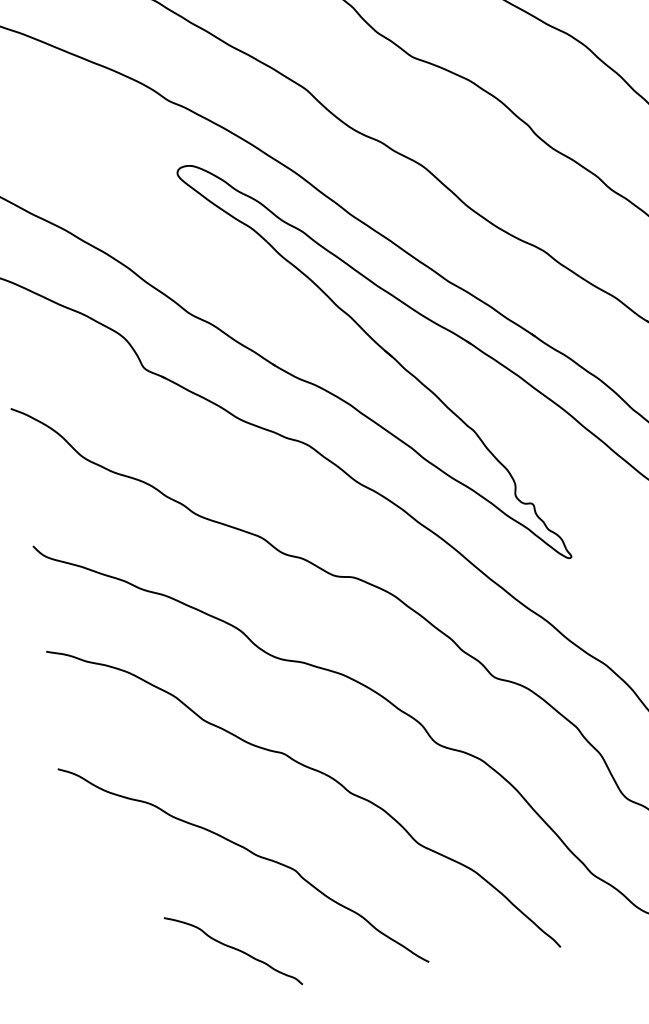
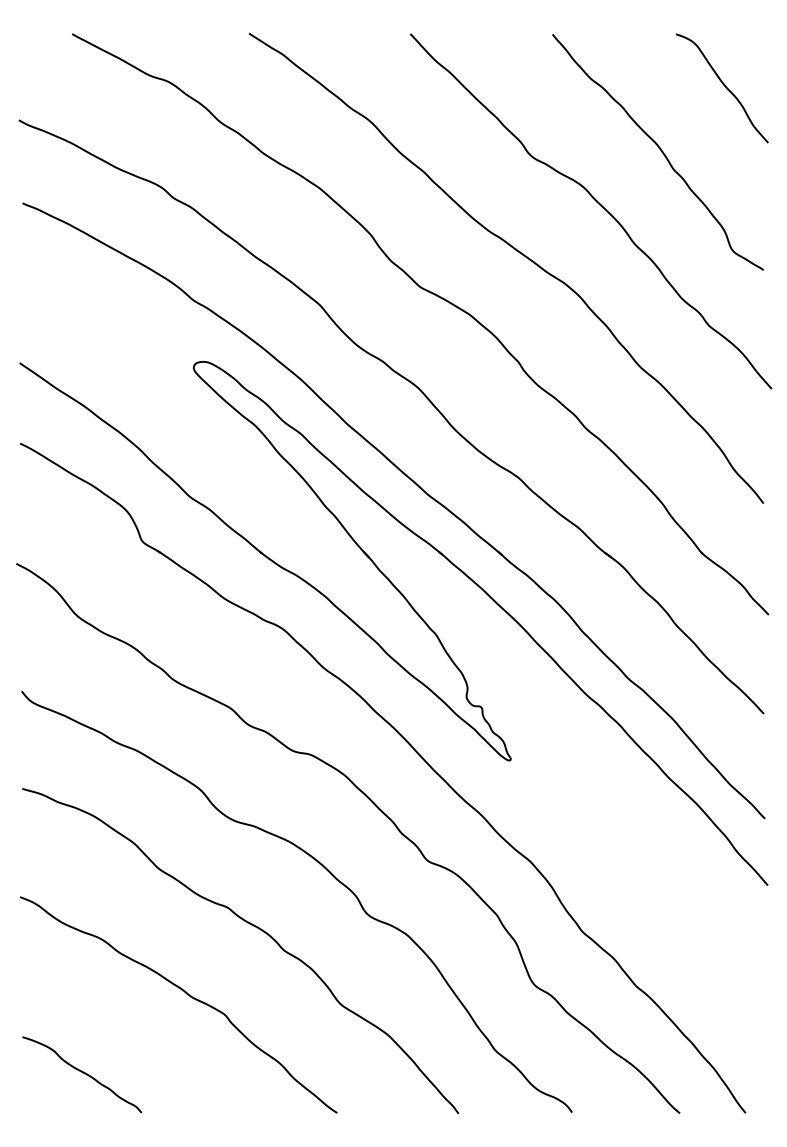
curve: (234, 949) -> (83, 1073), moved

